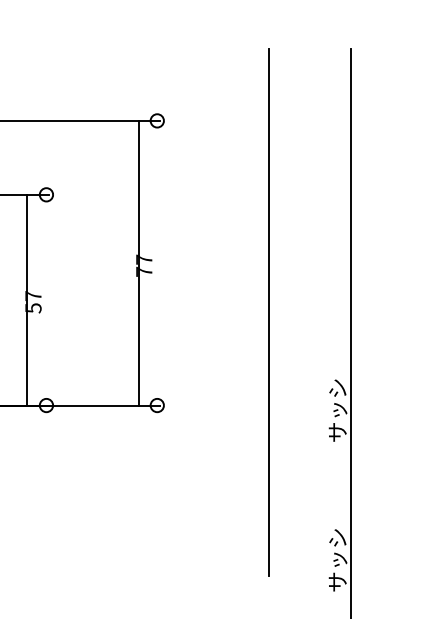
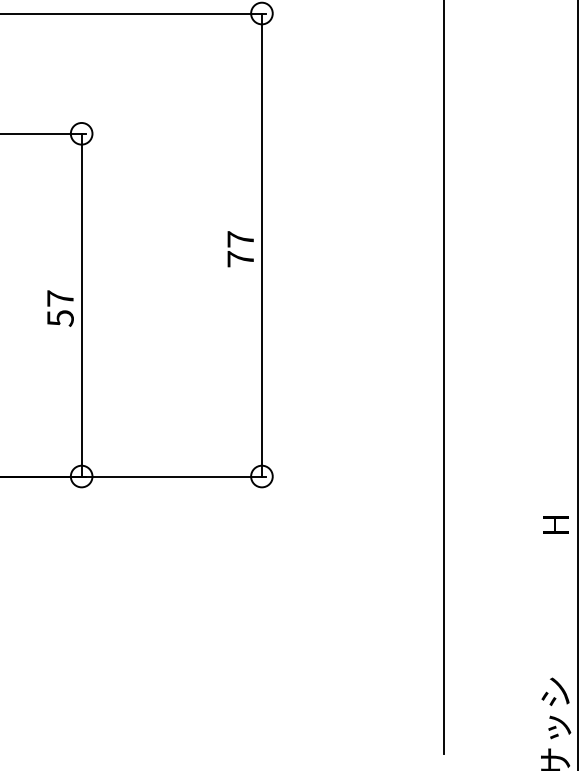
line: (139, 262) -> (262, 243), moved
line: (27, 299) -> (81, 304), moved
text: (337, 410) -> (555, 484), サッシ -> H

